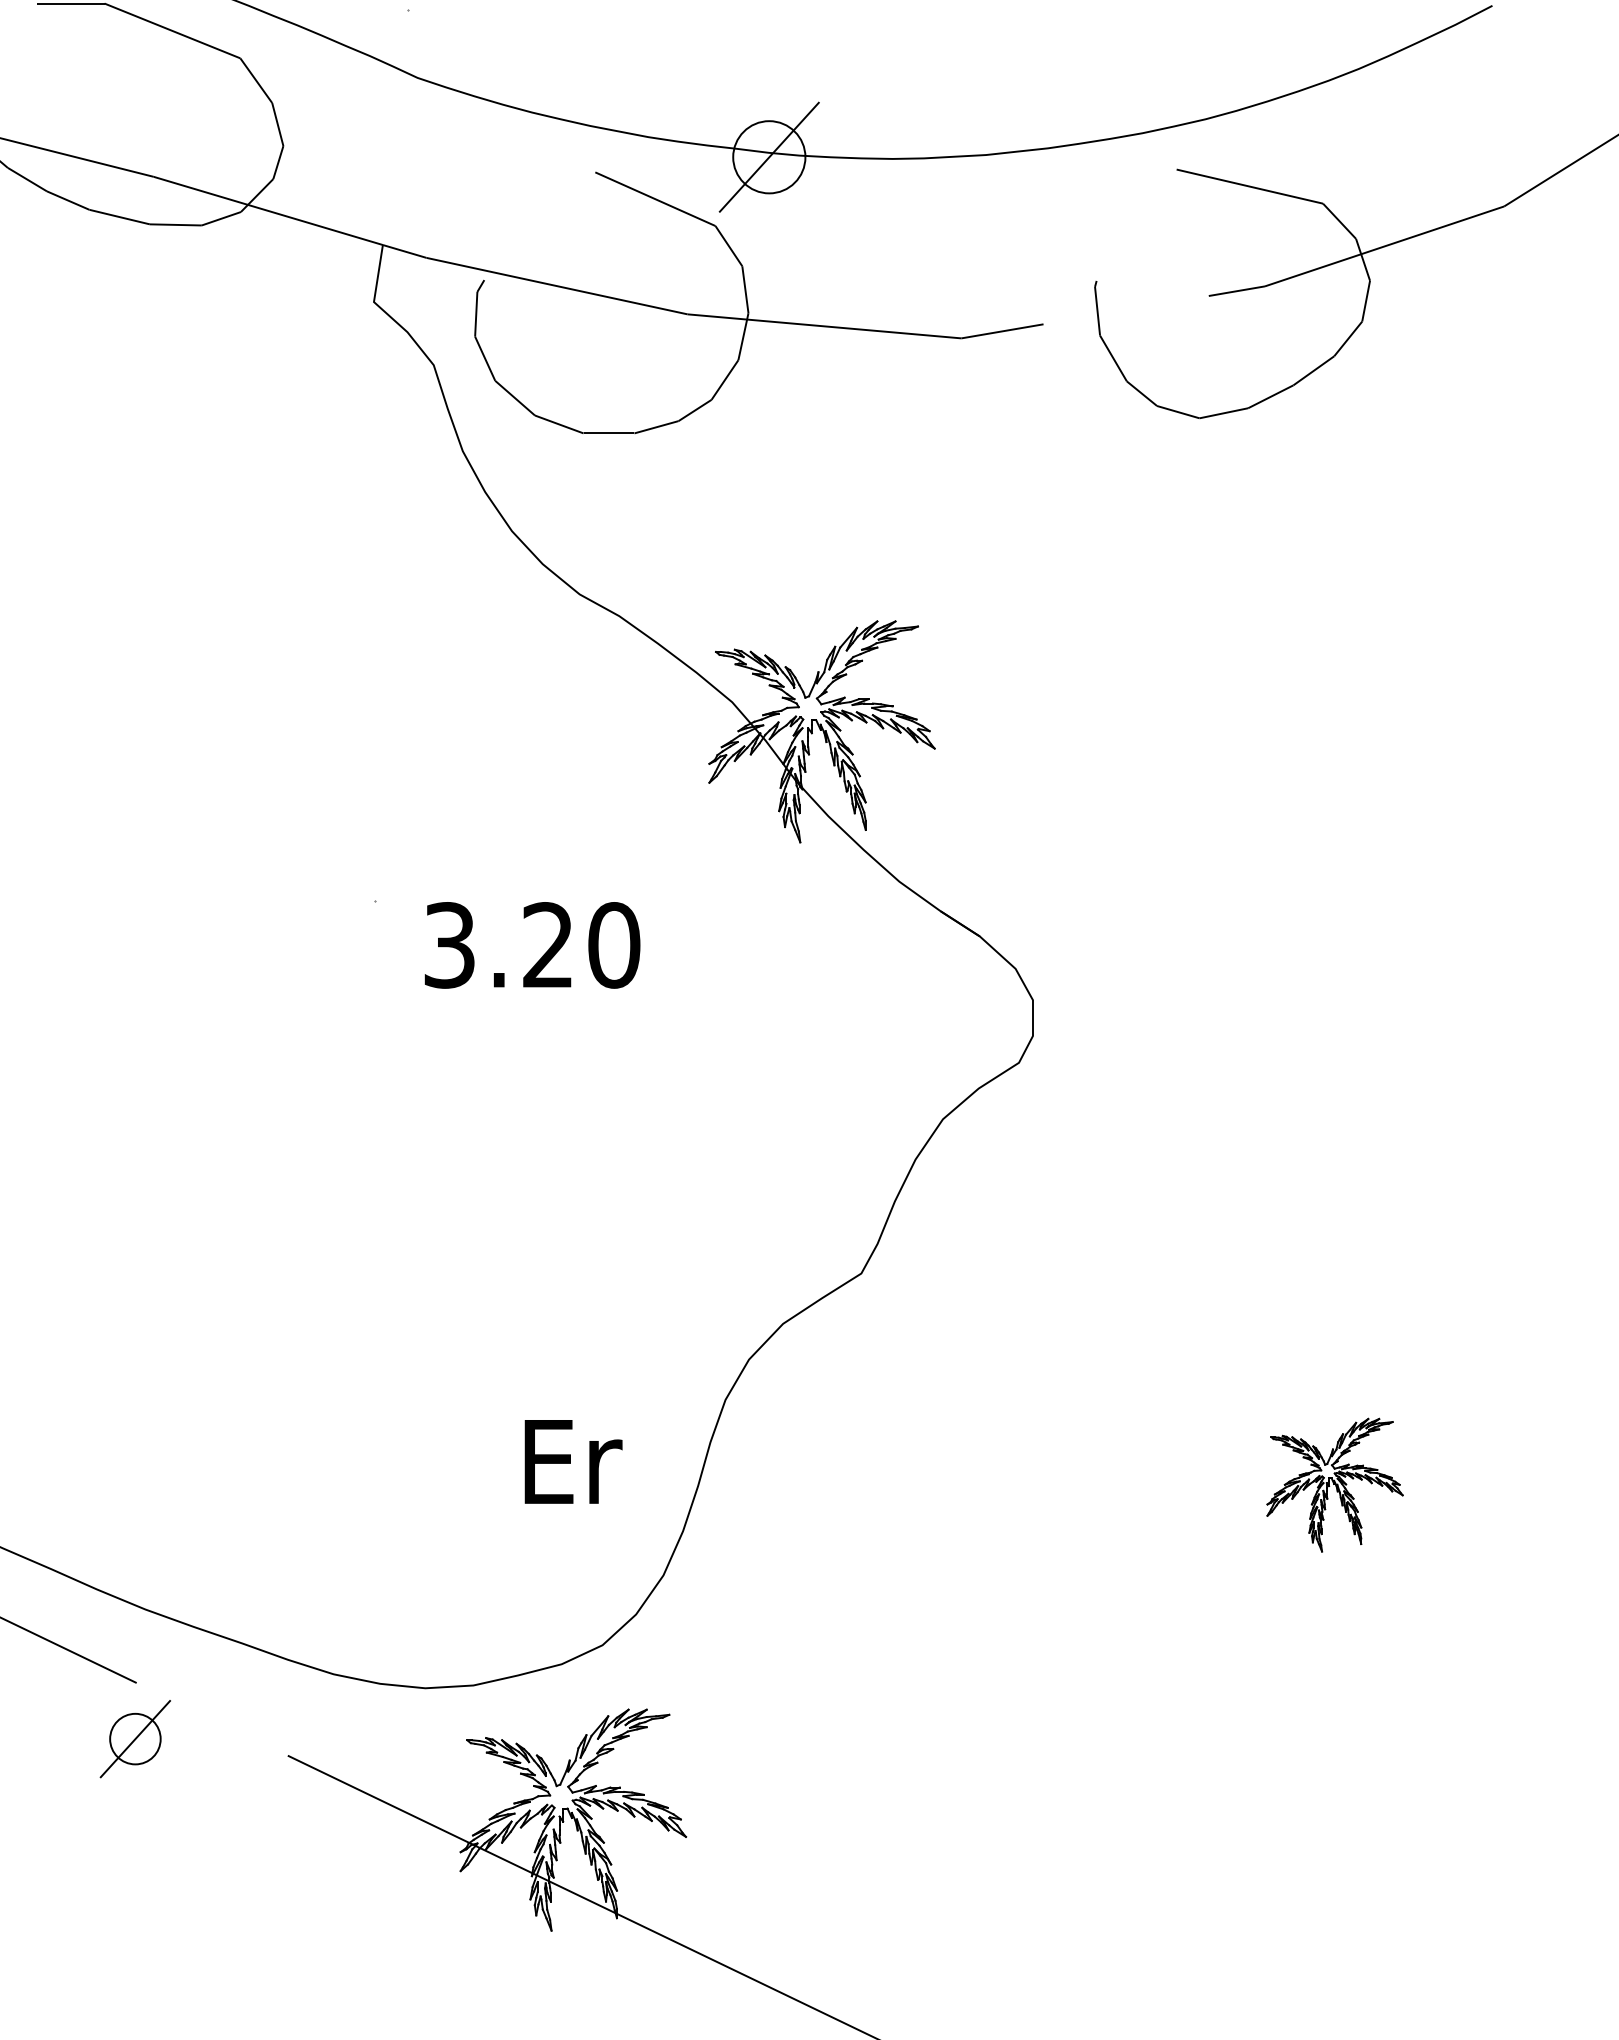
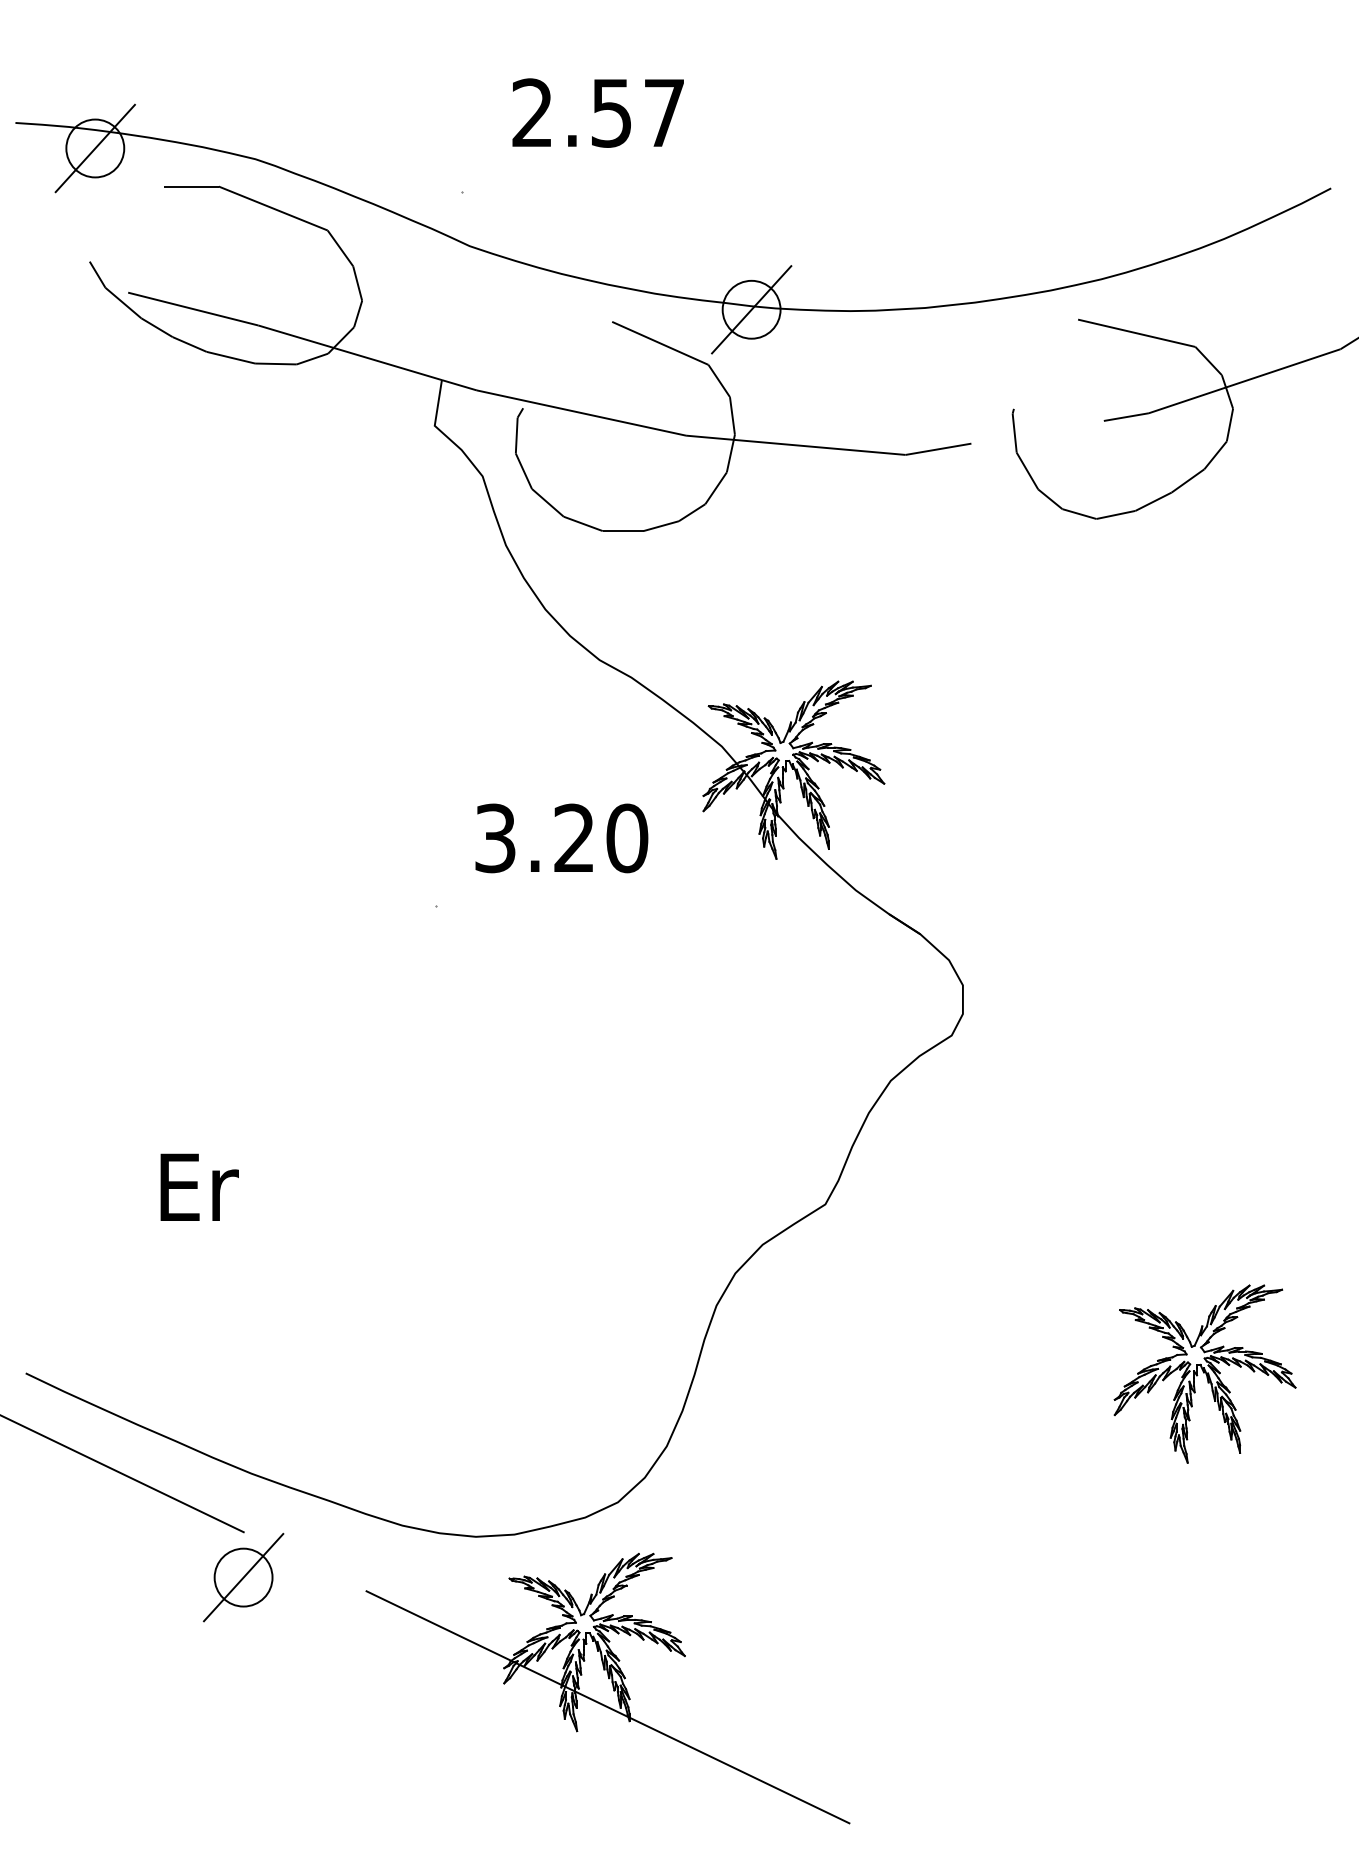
text: (532, 945) -> (561, 838), moved
text: (573, 1460) -> (199, 1186), moved
part: (1334, 1484) -> (1204, 1373), size x1.67
part: (135, 1739) -> (243, 1577), size x1.43

